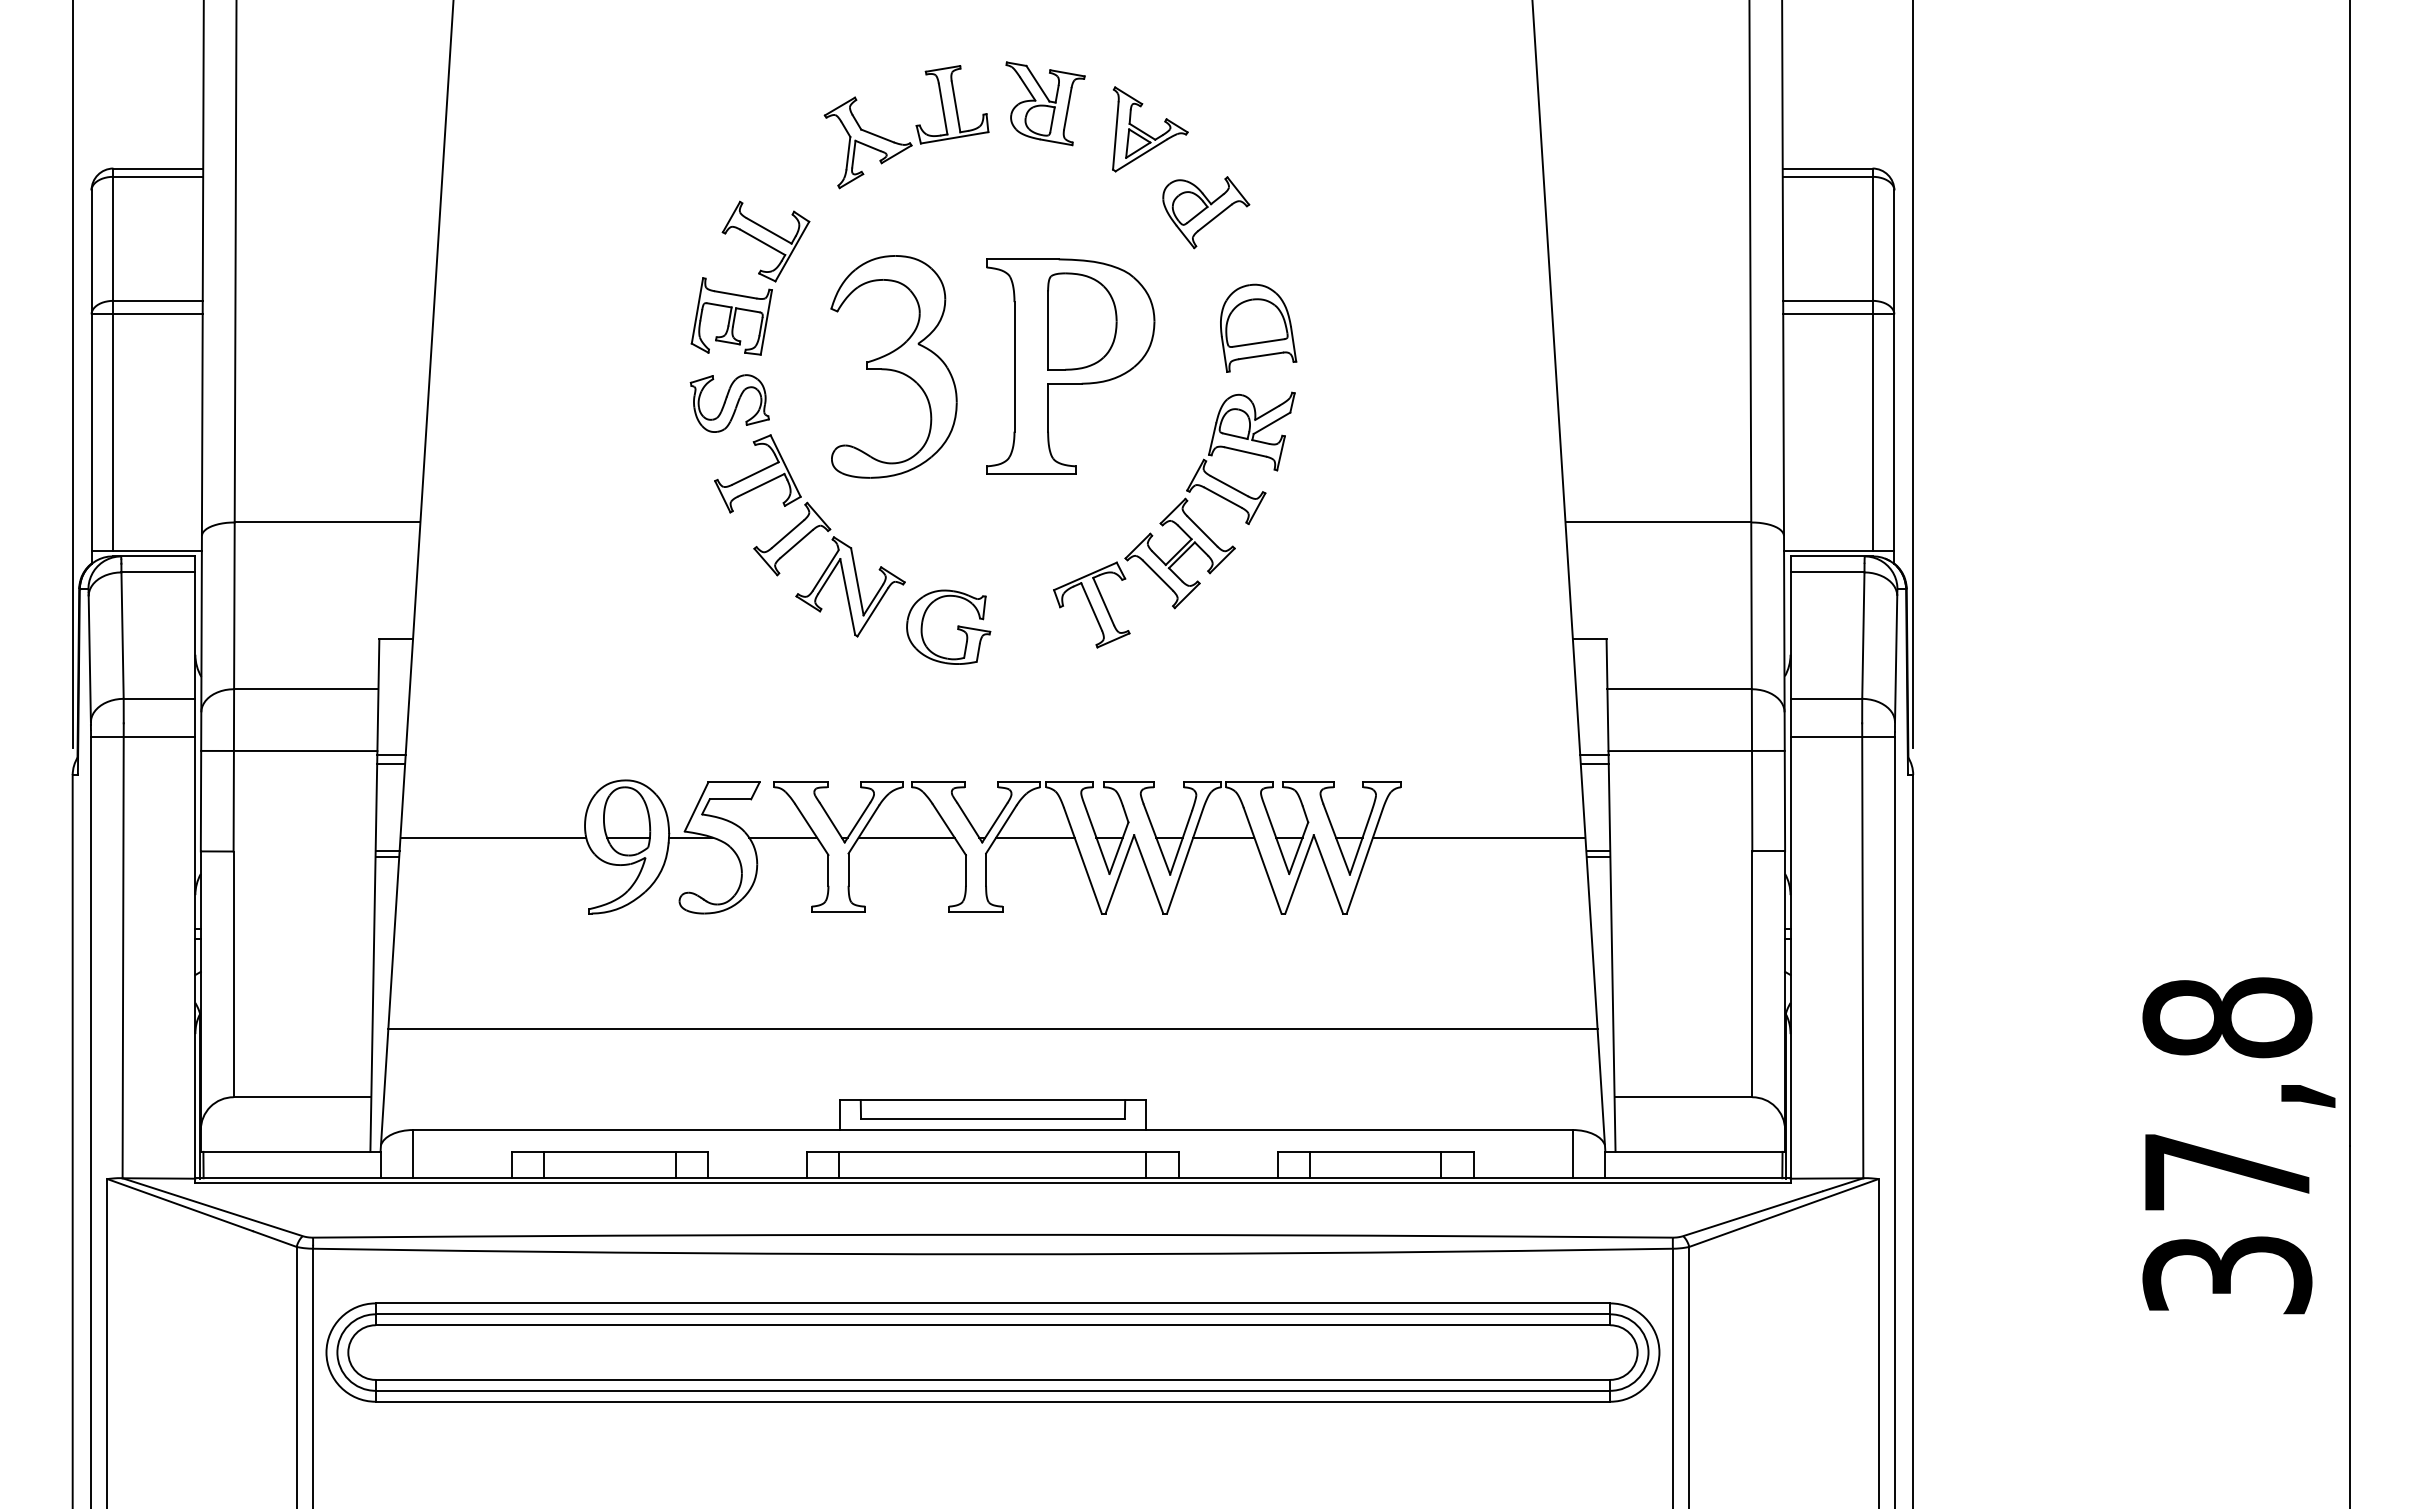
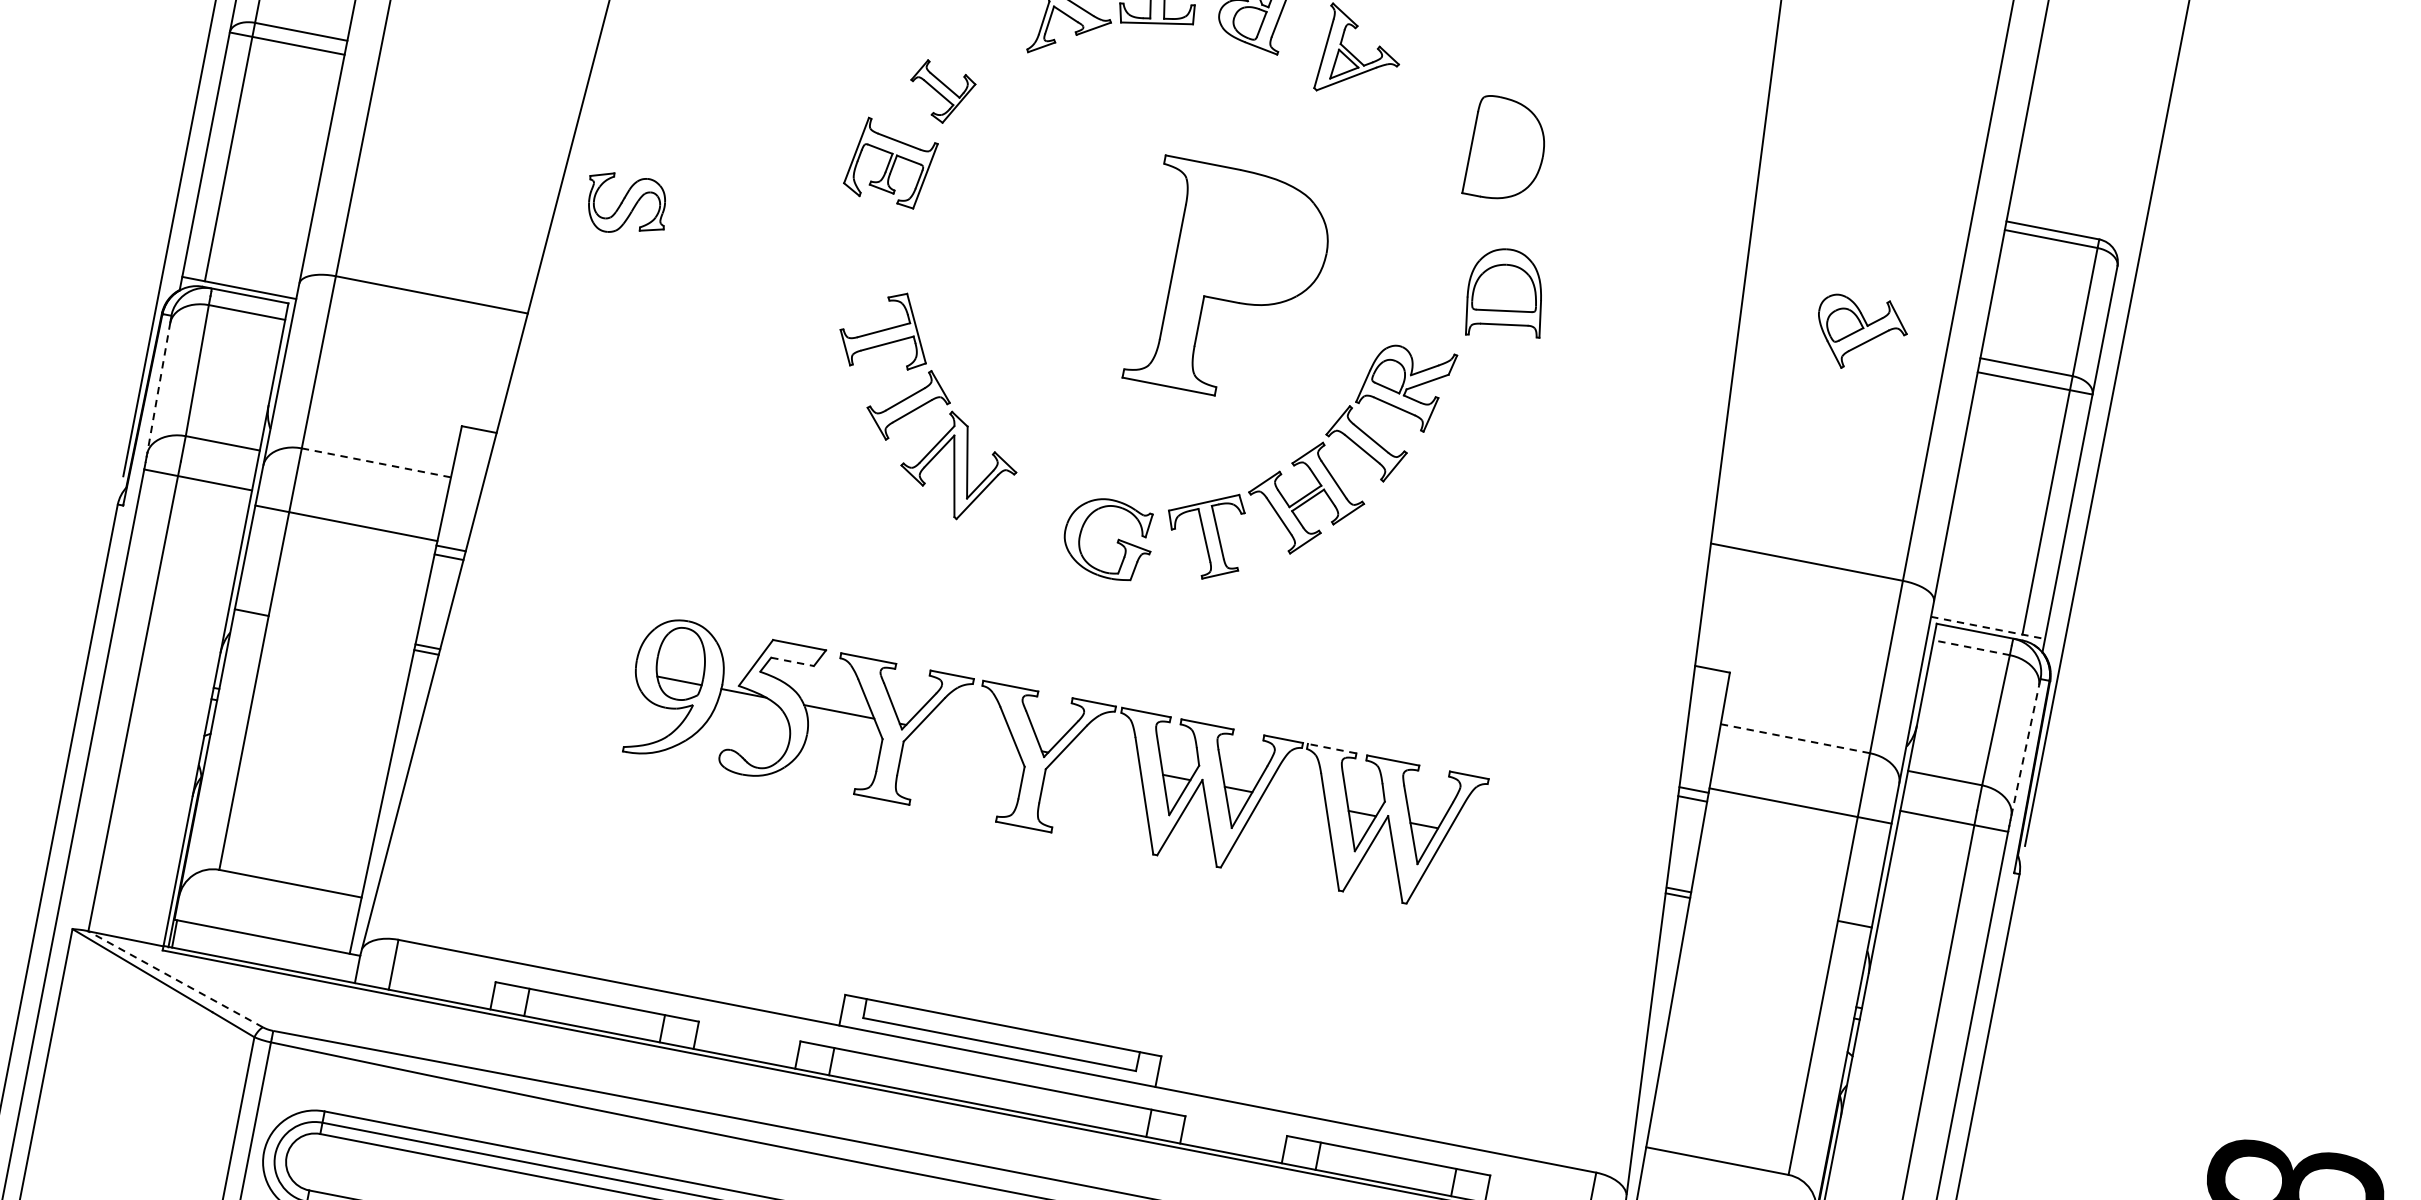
part: (1206, 212) -> (1861, 333), moved
part: (765, 241) -> (940, 92), size x0.7
part: (1082, 321) -> (1507, 150), moved
part: (1258, 327) -> (1507, 294), moved
part: (893, 366) -> (1047, 247), removed
part: (729, 403) -> (626, 205), moved
line: (1839, 550) -> (1988, 627), solid -> dashed
line: (1827, 572) -> (1971, 647), solid -> dashed
part: (957, 626) -> (1117, 539), moved
line: (1896, 658) -> (2025, 750), solid -> dashed
line: (89, 659) -> (158, 388), solid -> dashed
line: (306, 689) -> (376, 463), solid -> dashed
line: (1680, 689) -> (1796, 739), solid -> dashed
line: (1248, 782) -> (1331, 748), solid -> dashed
line: (730, 799) -> (792, 662), solid -> dashed
line: (493, 837) -> (540, 653), removed
line: (906, 837) -> (966, 736), removed
line: (1035, 837) -> (1100, 762), removed
line: (1223, 837) -> (1294, 800), removed
line: (1478, 837) -> (1557, 851), removed
line: (992, 1028) -> (1017, 951), removed
line: (213, 1207) -> (176, 979), solid -> dashed

